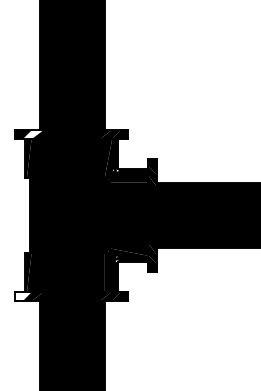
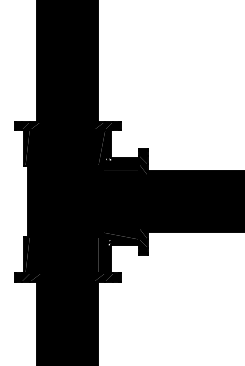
fill: (32, 134) -> (30, 125), added
fill: (23, 295) -> (22, 276), added

